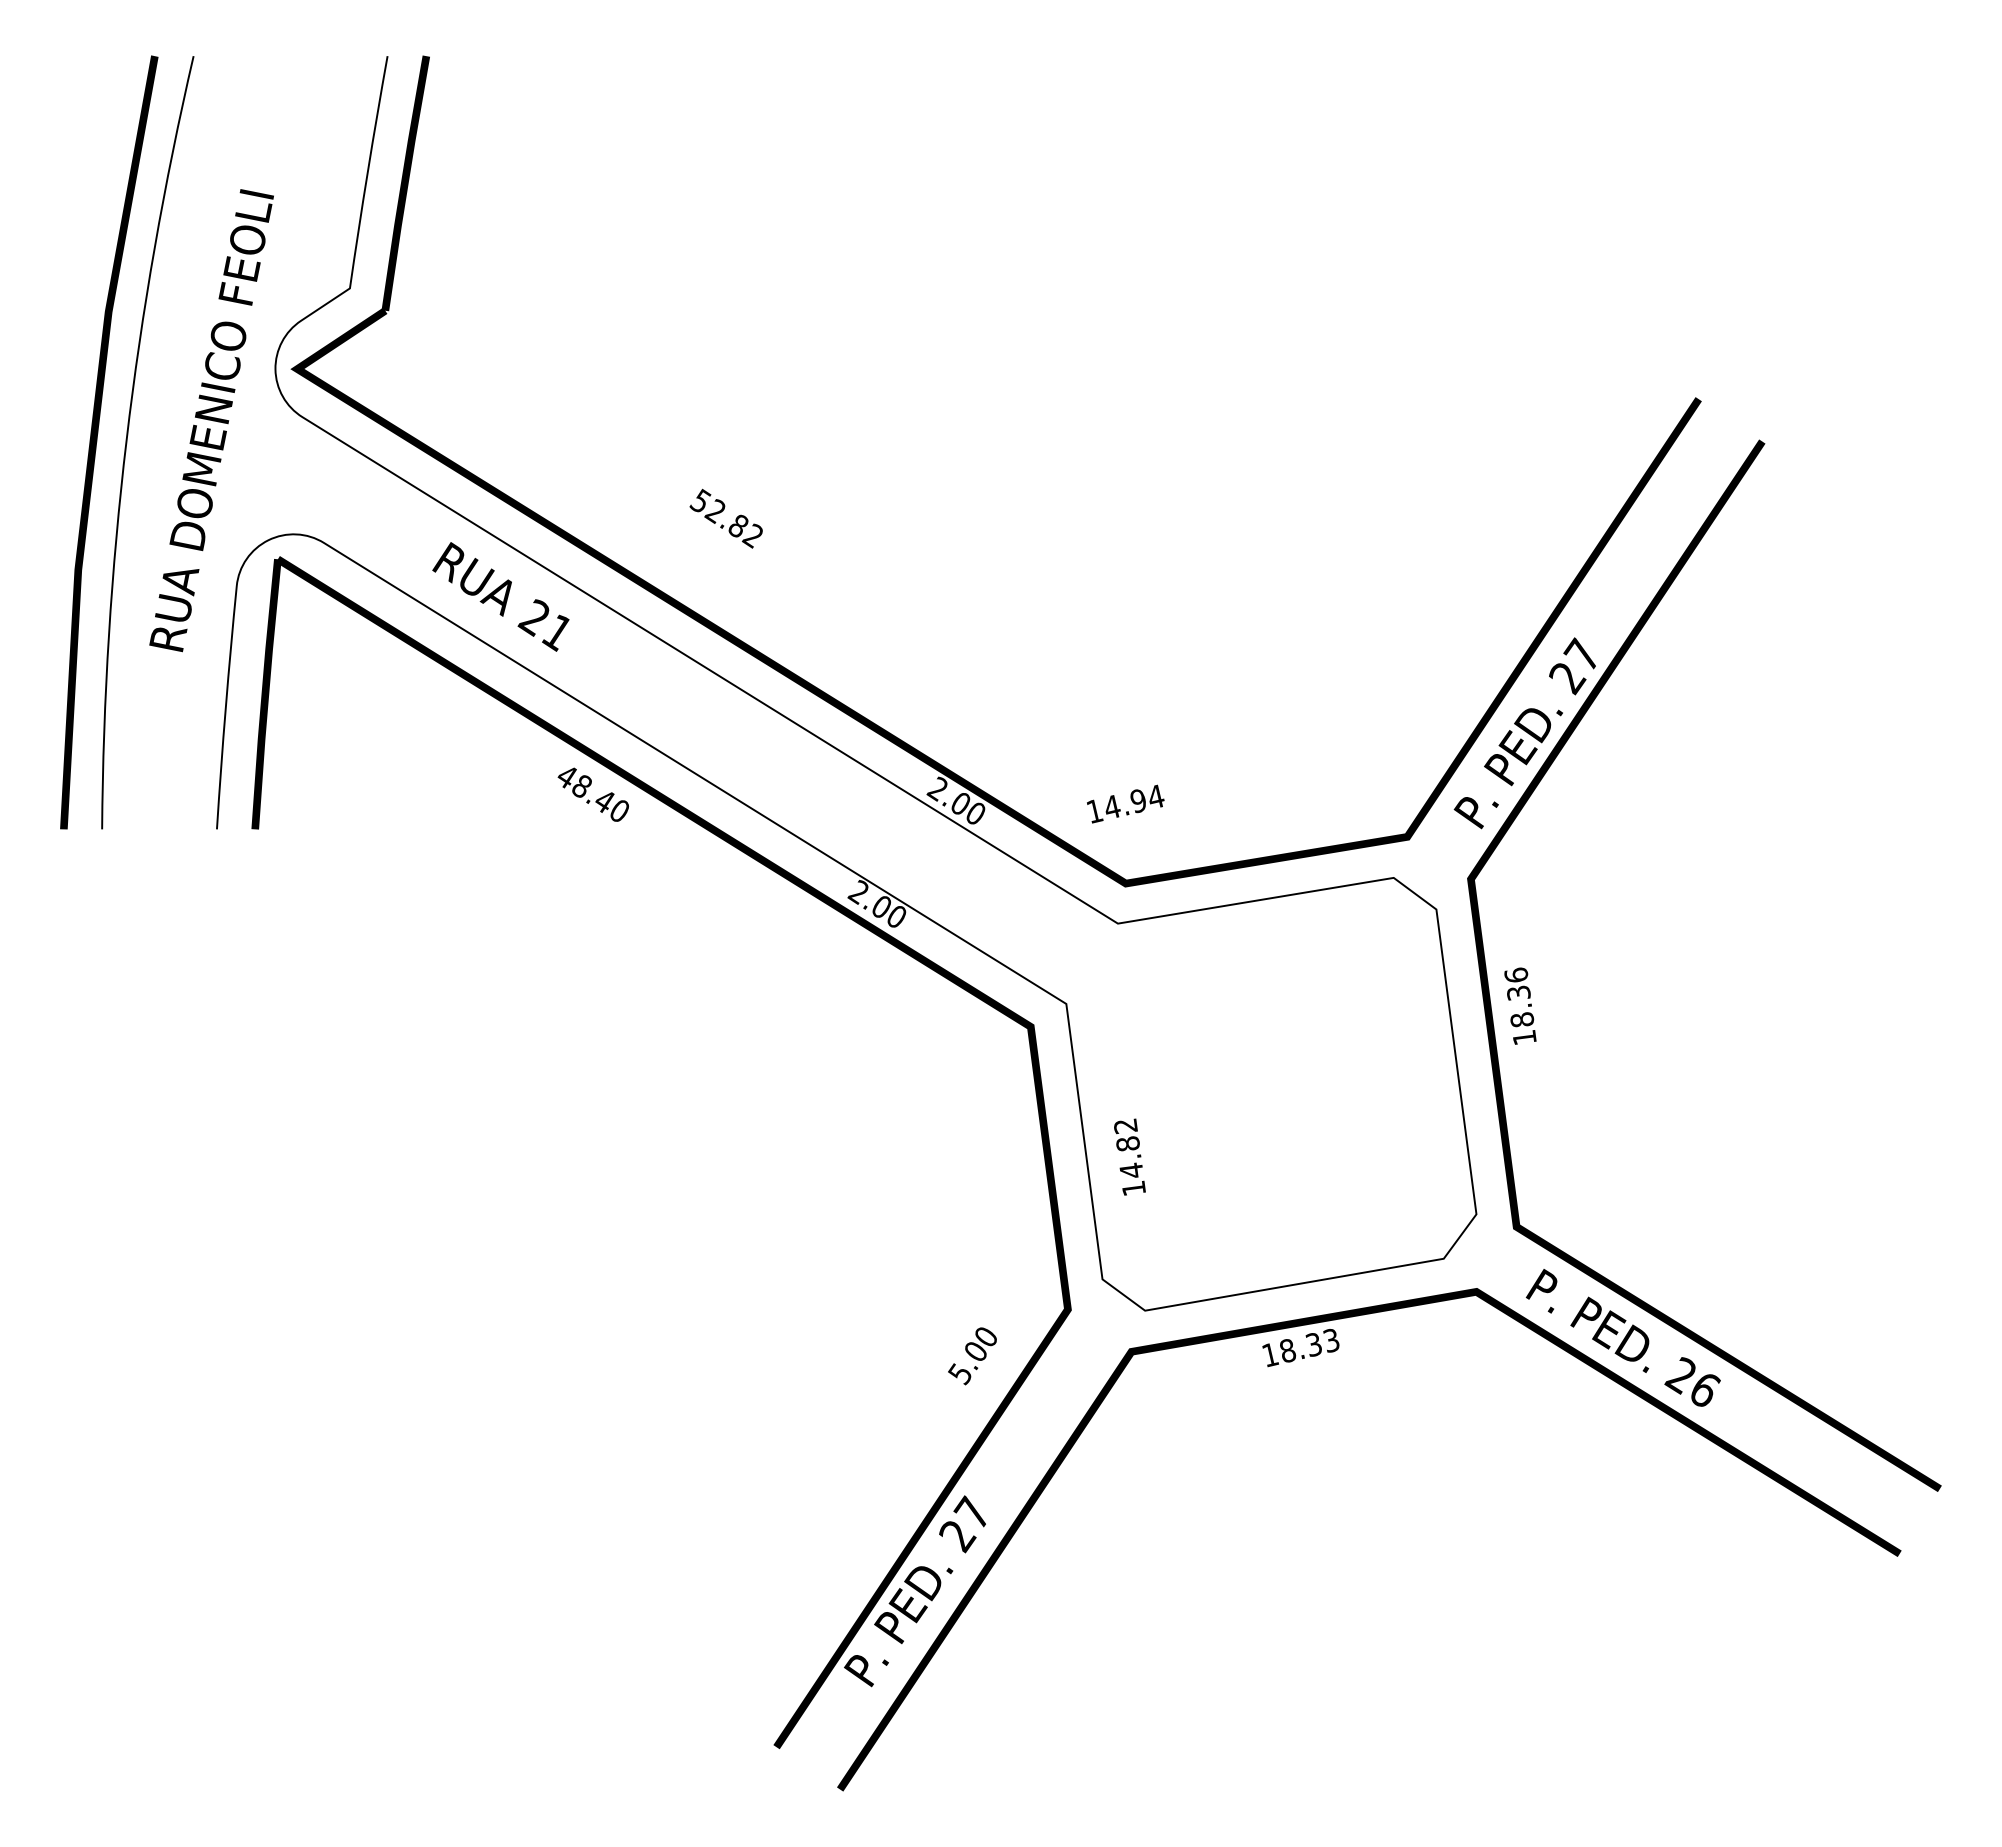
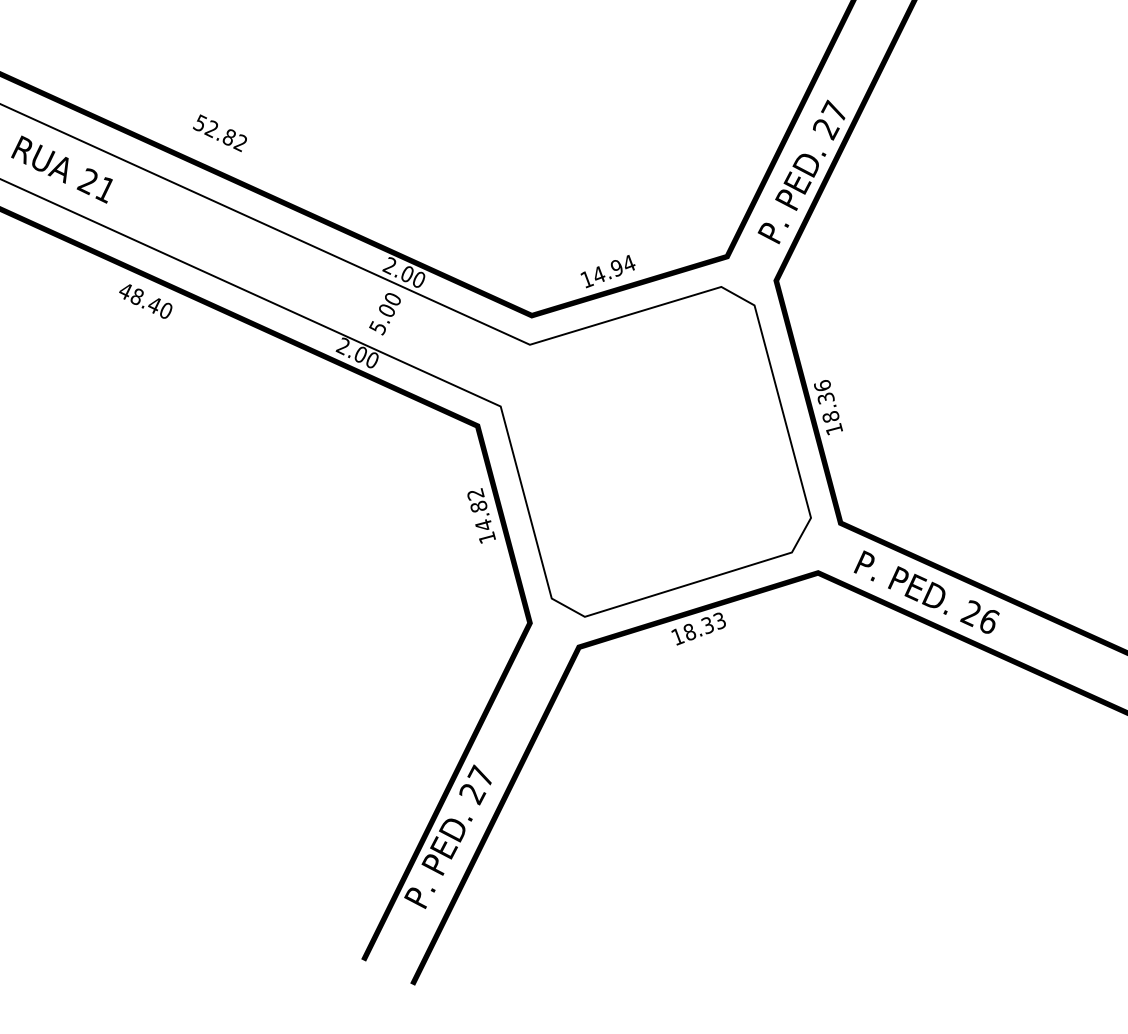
text: (725, 518) -> (219, 133), moved
text: (1125, 803) -> (608, 271), moved
text: (1520, 1005) -> (828, 406), moved
text: (1129, 1156) -> (481, 515), moved
text: (972, 1356) -> (385, 314), moved

